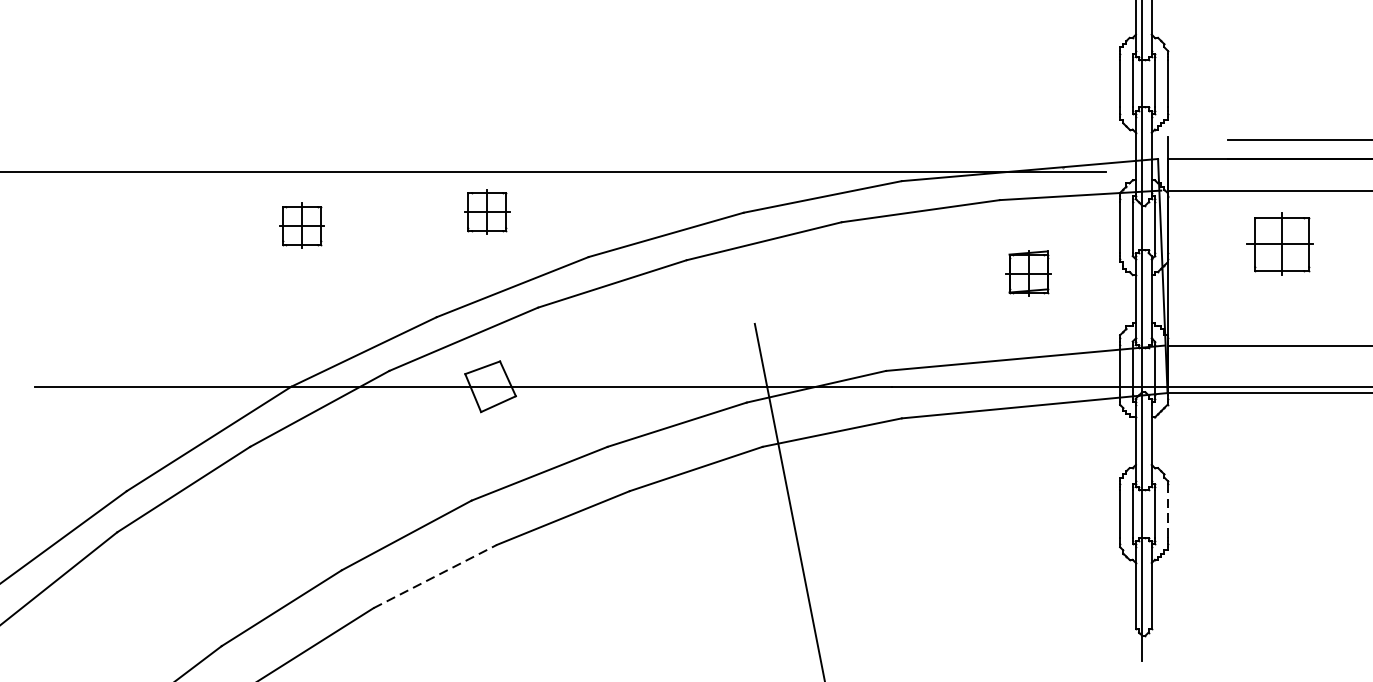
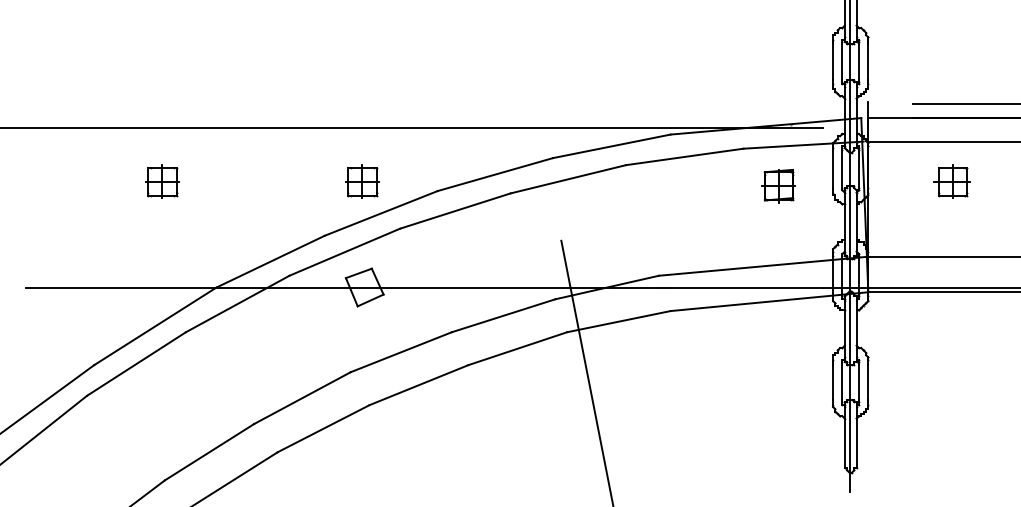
part: (487, 211) -> (362, 181), moved
part: (302, 225) -> (162, 181), moved
part: (1279, 244) -> (951, 181), size x0.71
part: (1027, 273) -> (778, 186), moved
line: (1167, 514) -> (868, 382), dashed -> solid
line: (435, 576) -> (323, 428), dashed -> solid

